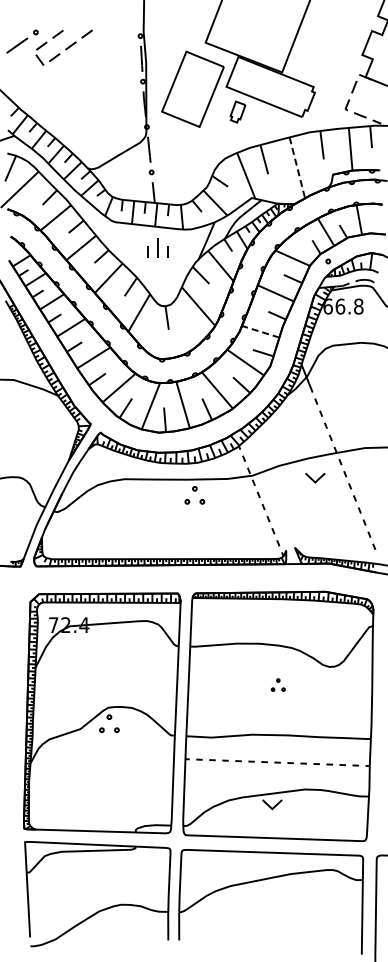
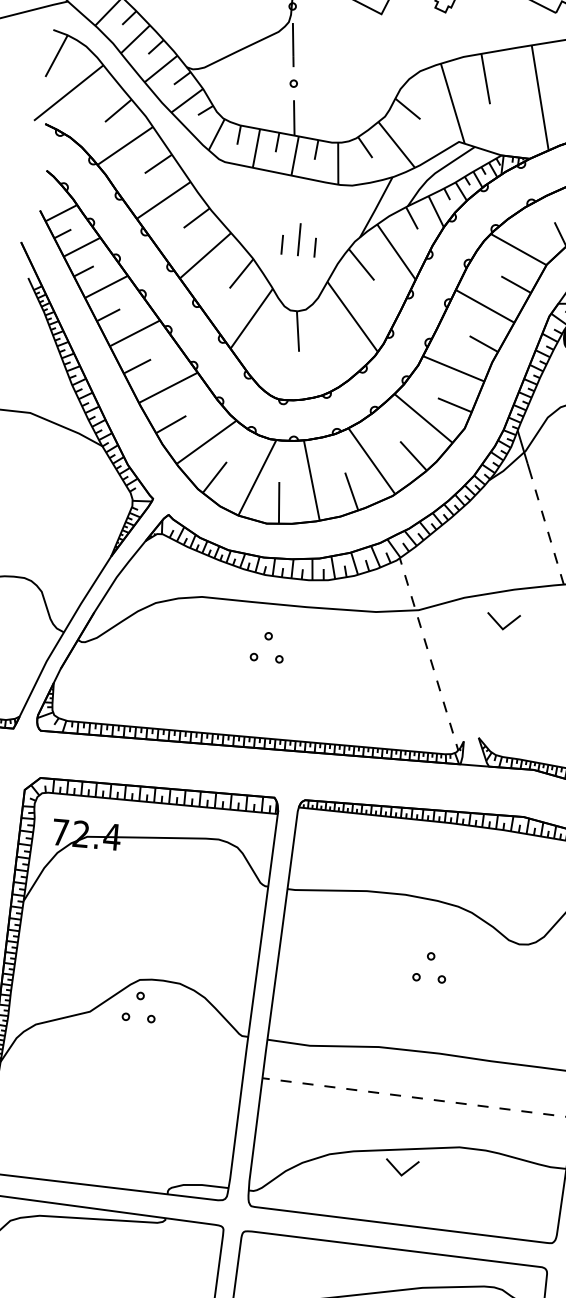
line: (297, 168) -> (540, 98), dashed -> solid
part: (157, 247) -> (298, 238), moved
line: (260, 331) -> (453, 368), dashed -> solid
part: (315, 477) -> (503, 620), moved
part: (194, 495) -> (267, 647), moved
part: (278, 684) -> (430, 966), size x1.43

